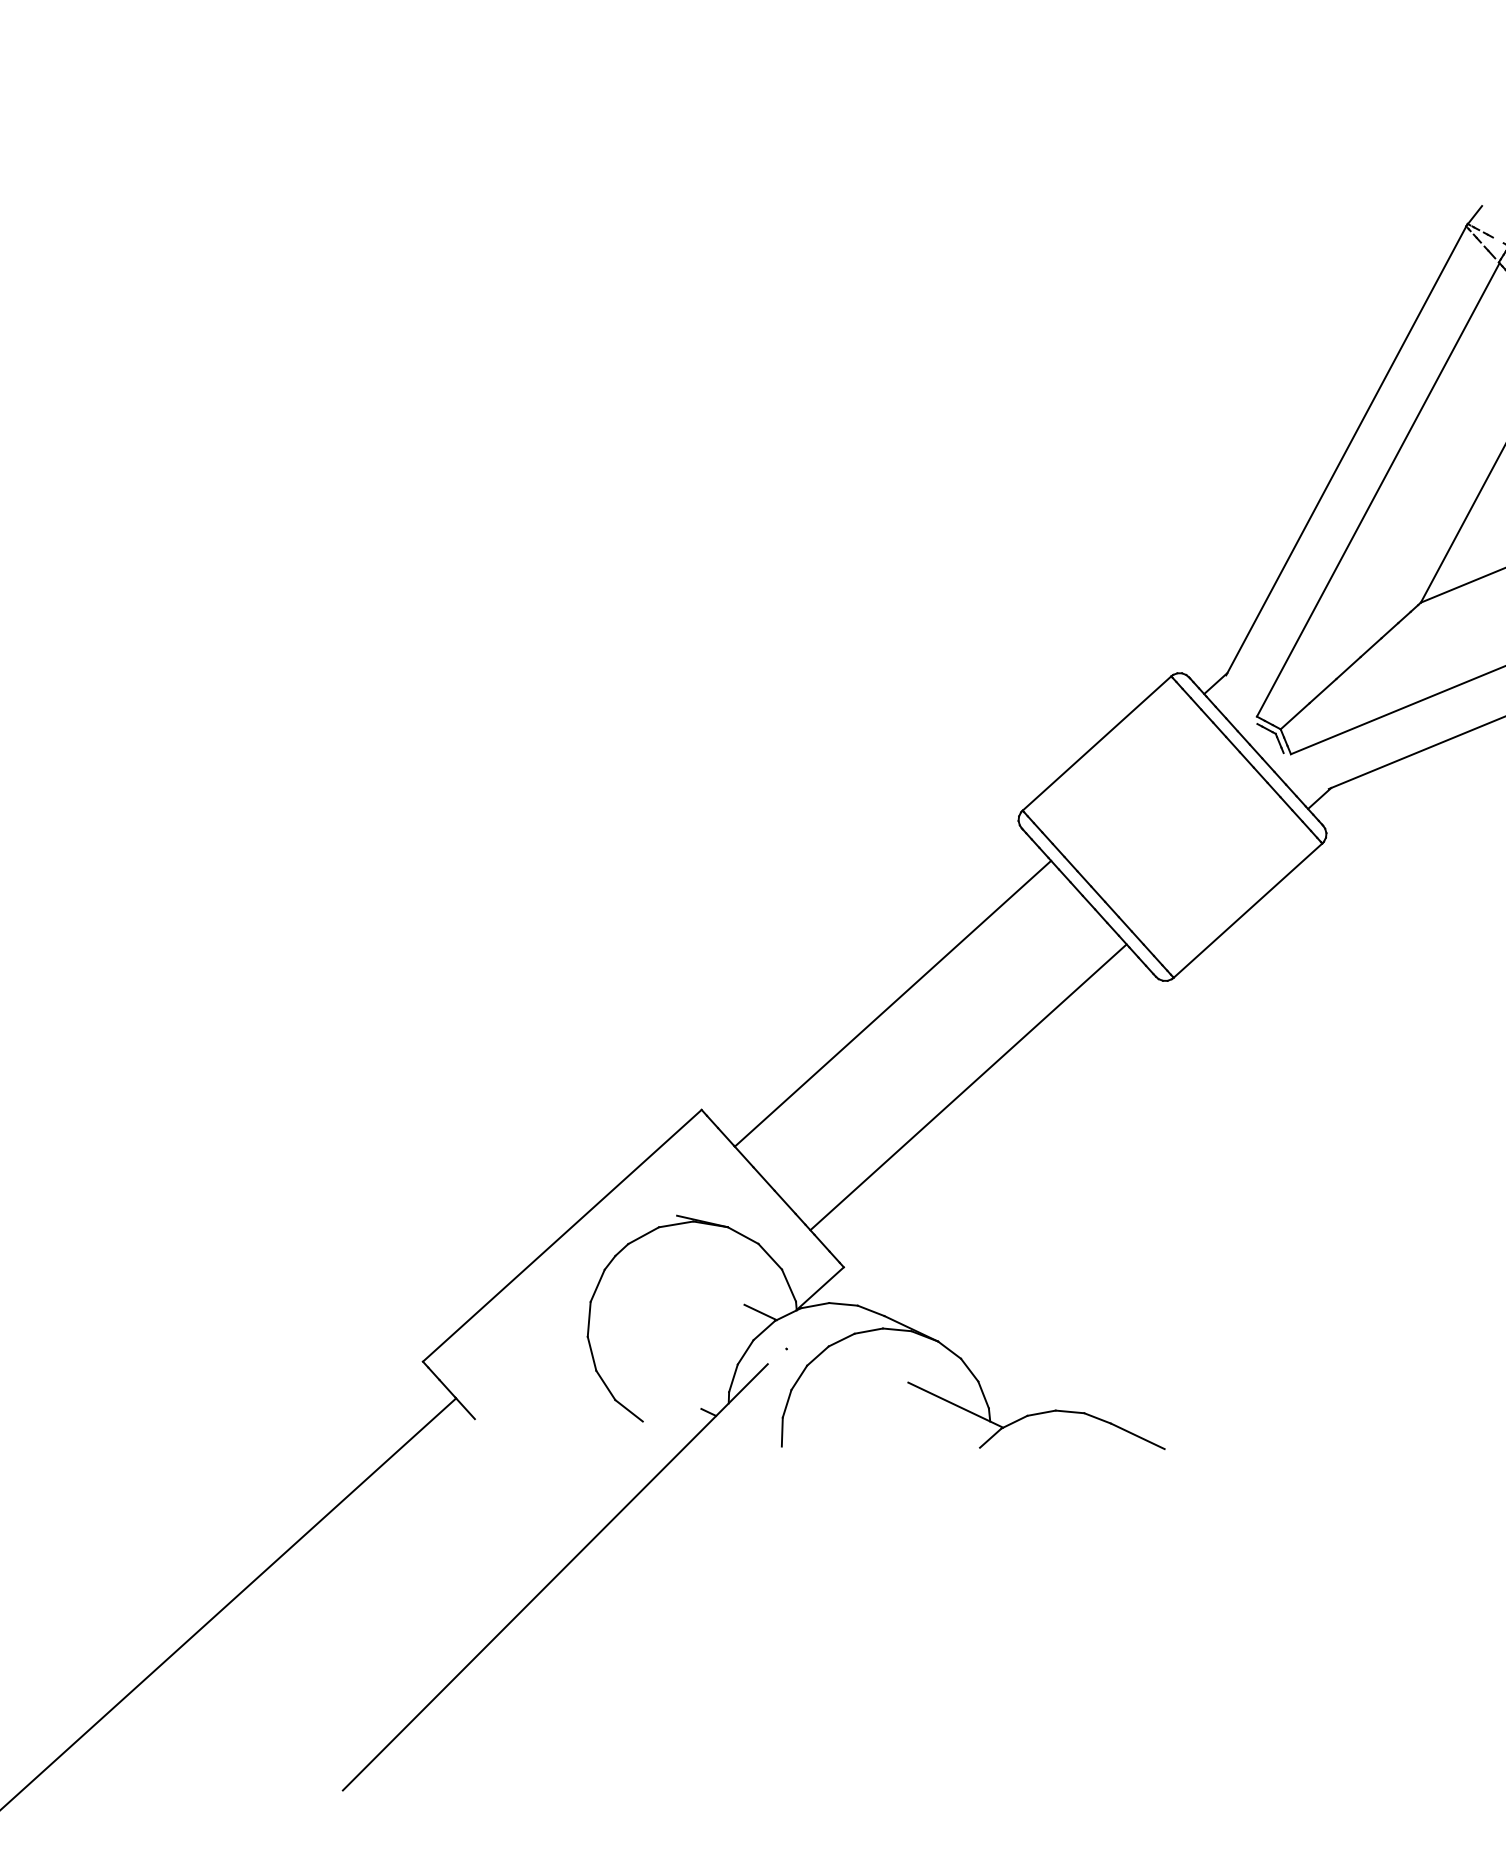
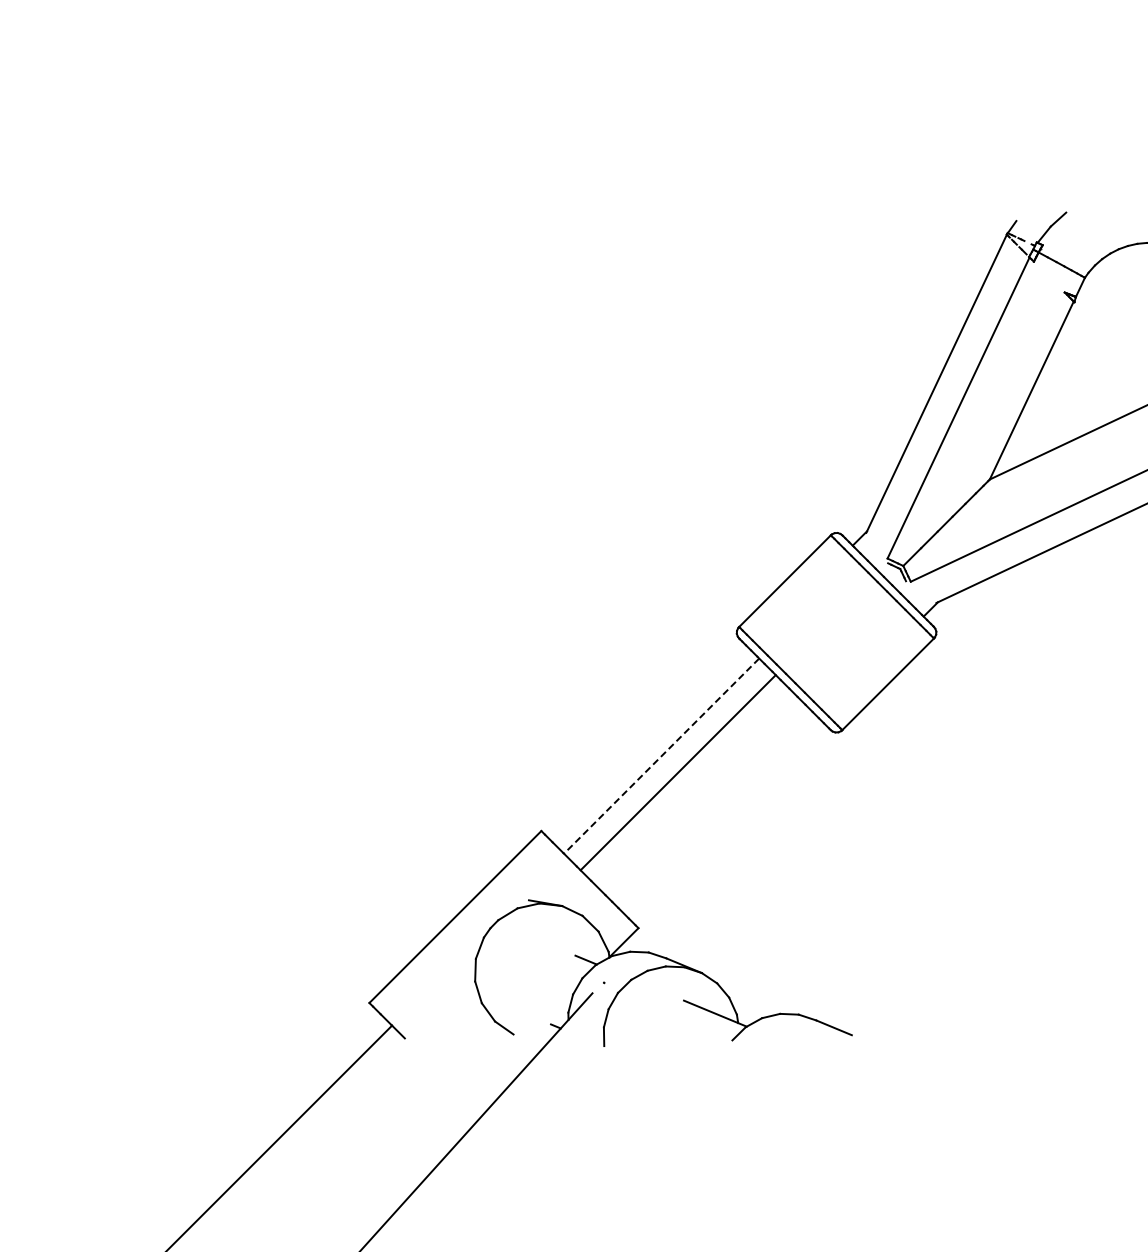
line: (892, 1004) -> (661, 756), solid -> dashed
line: (967, 1086) -> (677, 772), moved

